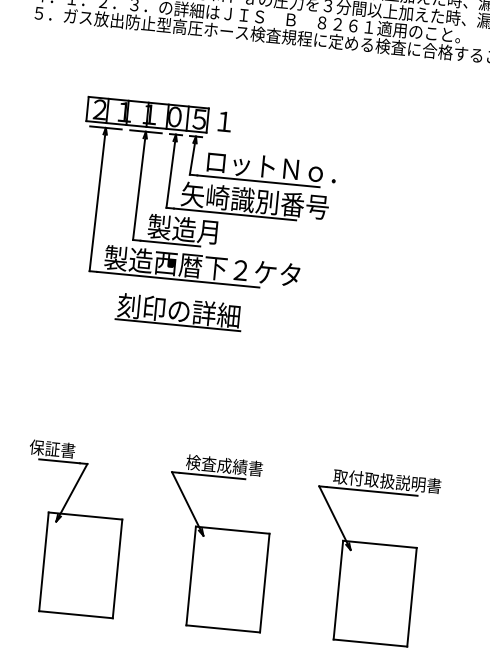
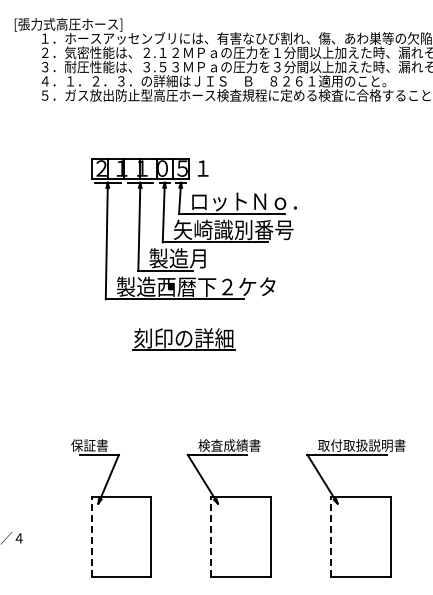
part: (178, 312) -> (183, 339), moved
line: (43, 561) -> (91, 536), solid -> dashed
line: (191, 575) -> (211, 536), solid -> dashed
line: (337, 589) -> (330, 536), solid -> dashed

